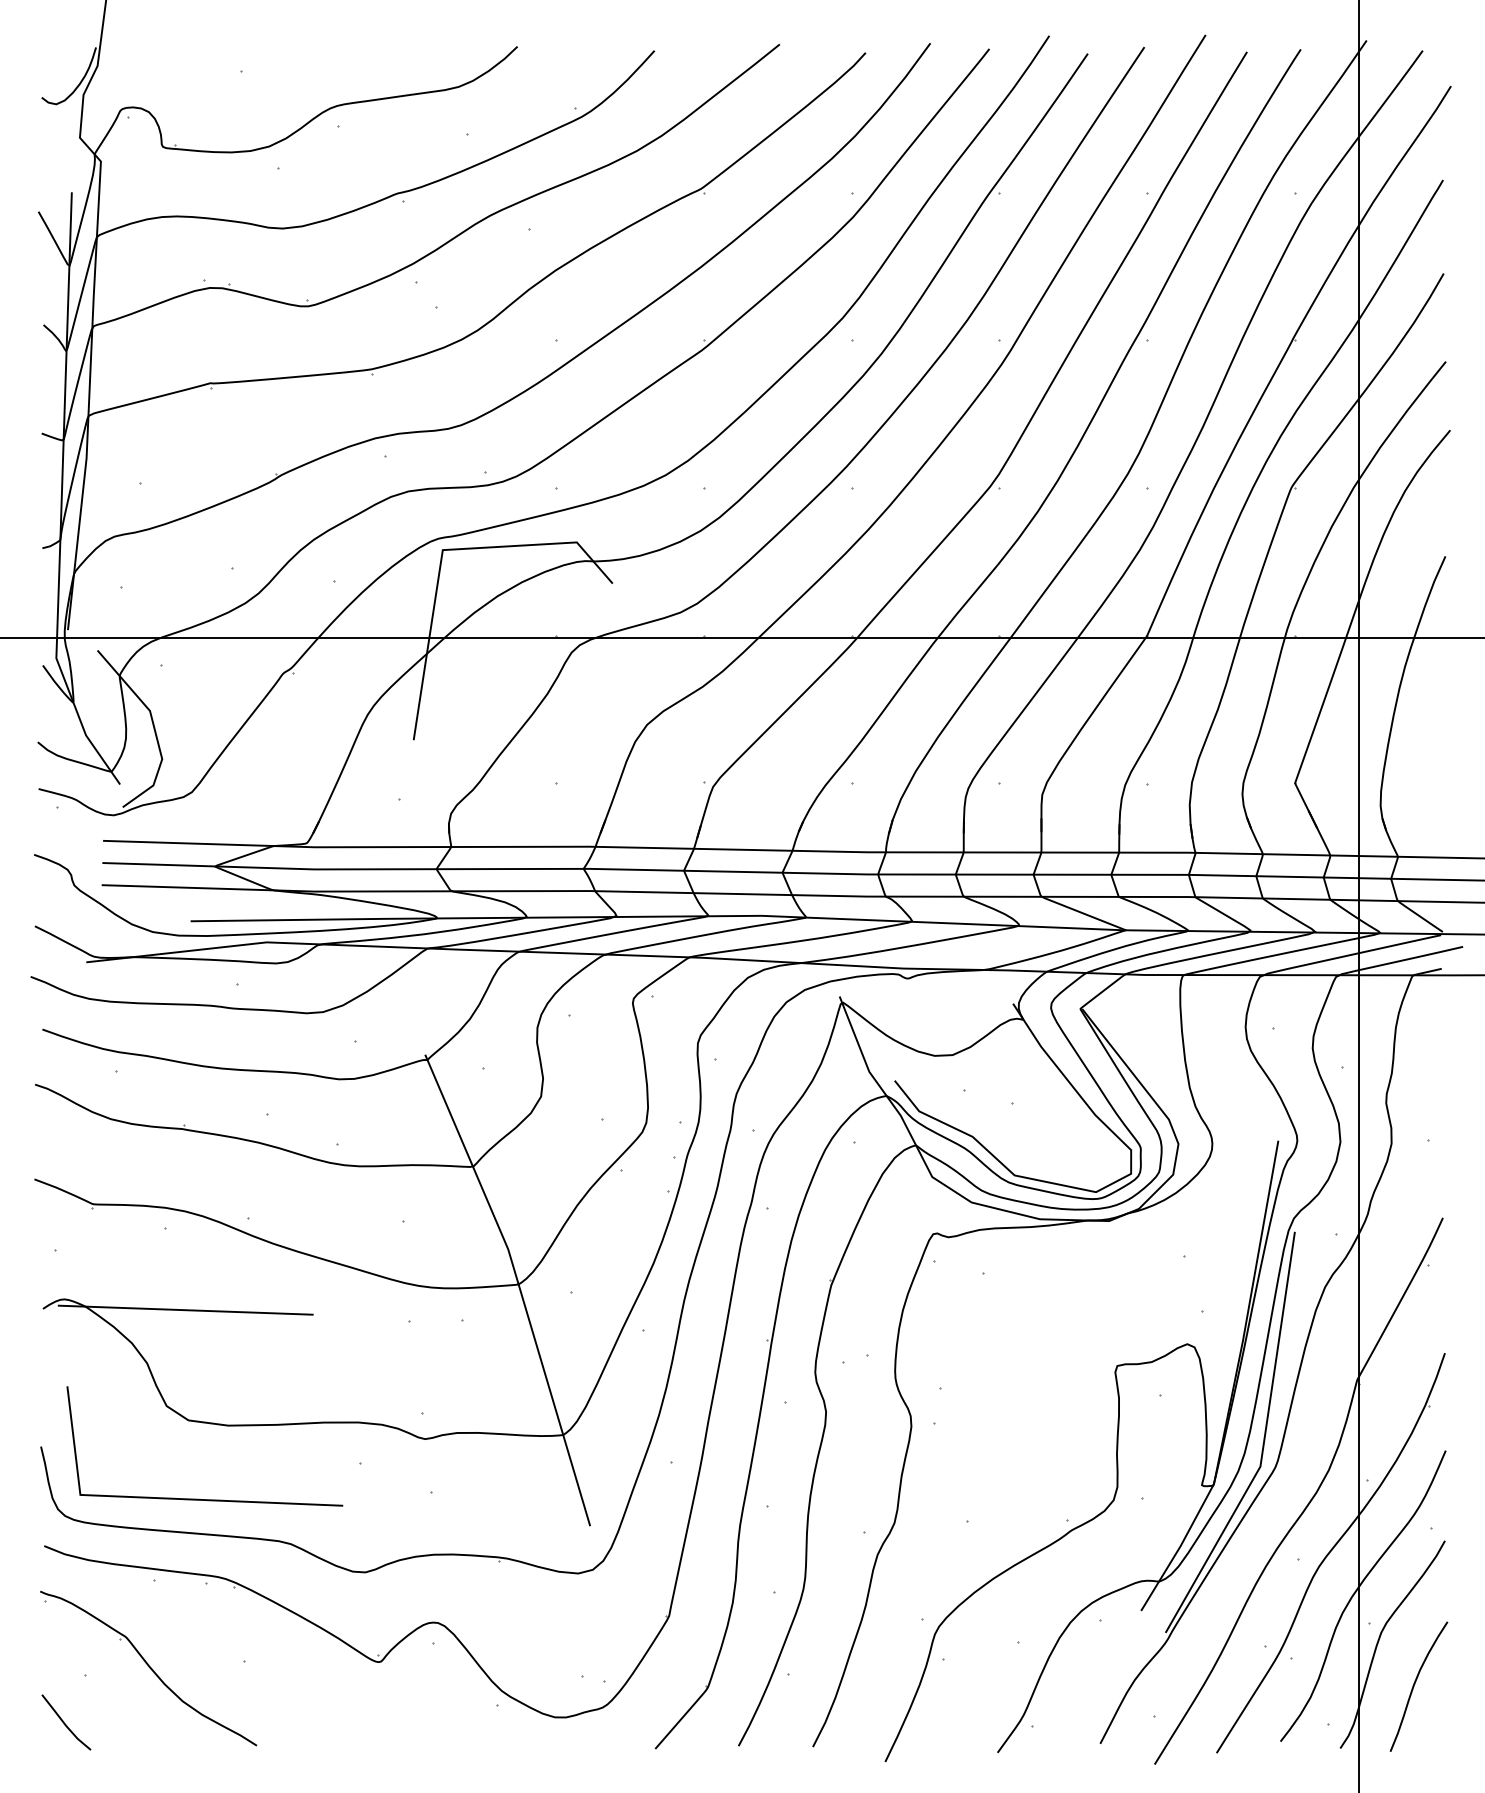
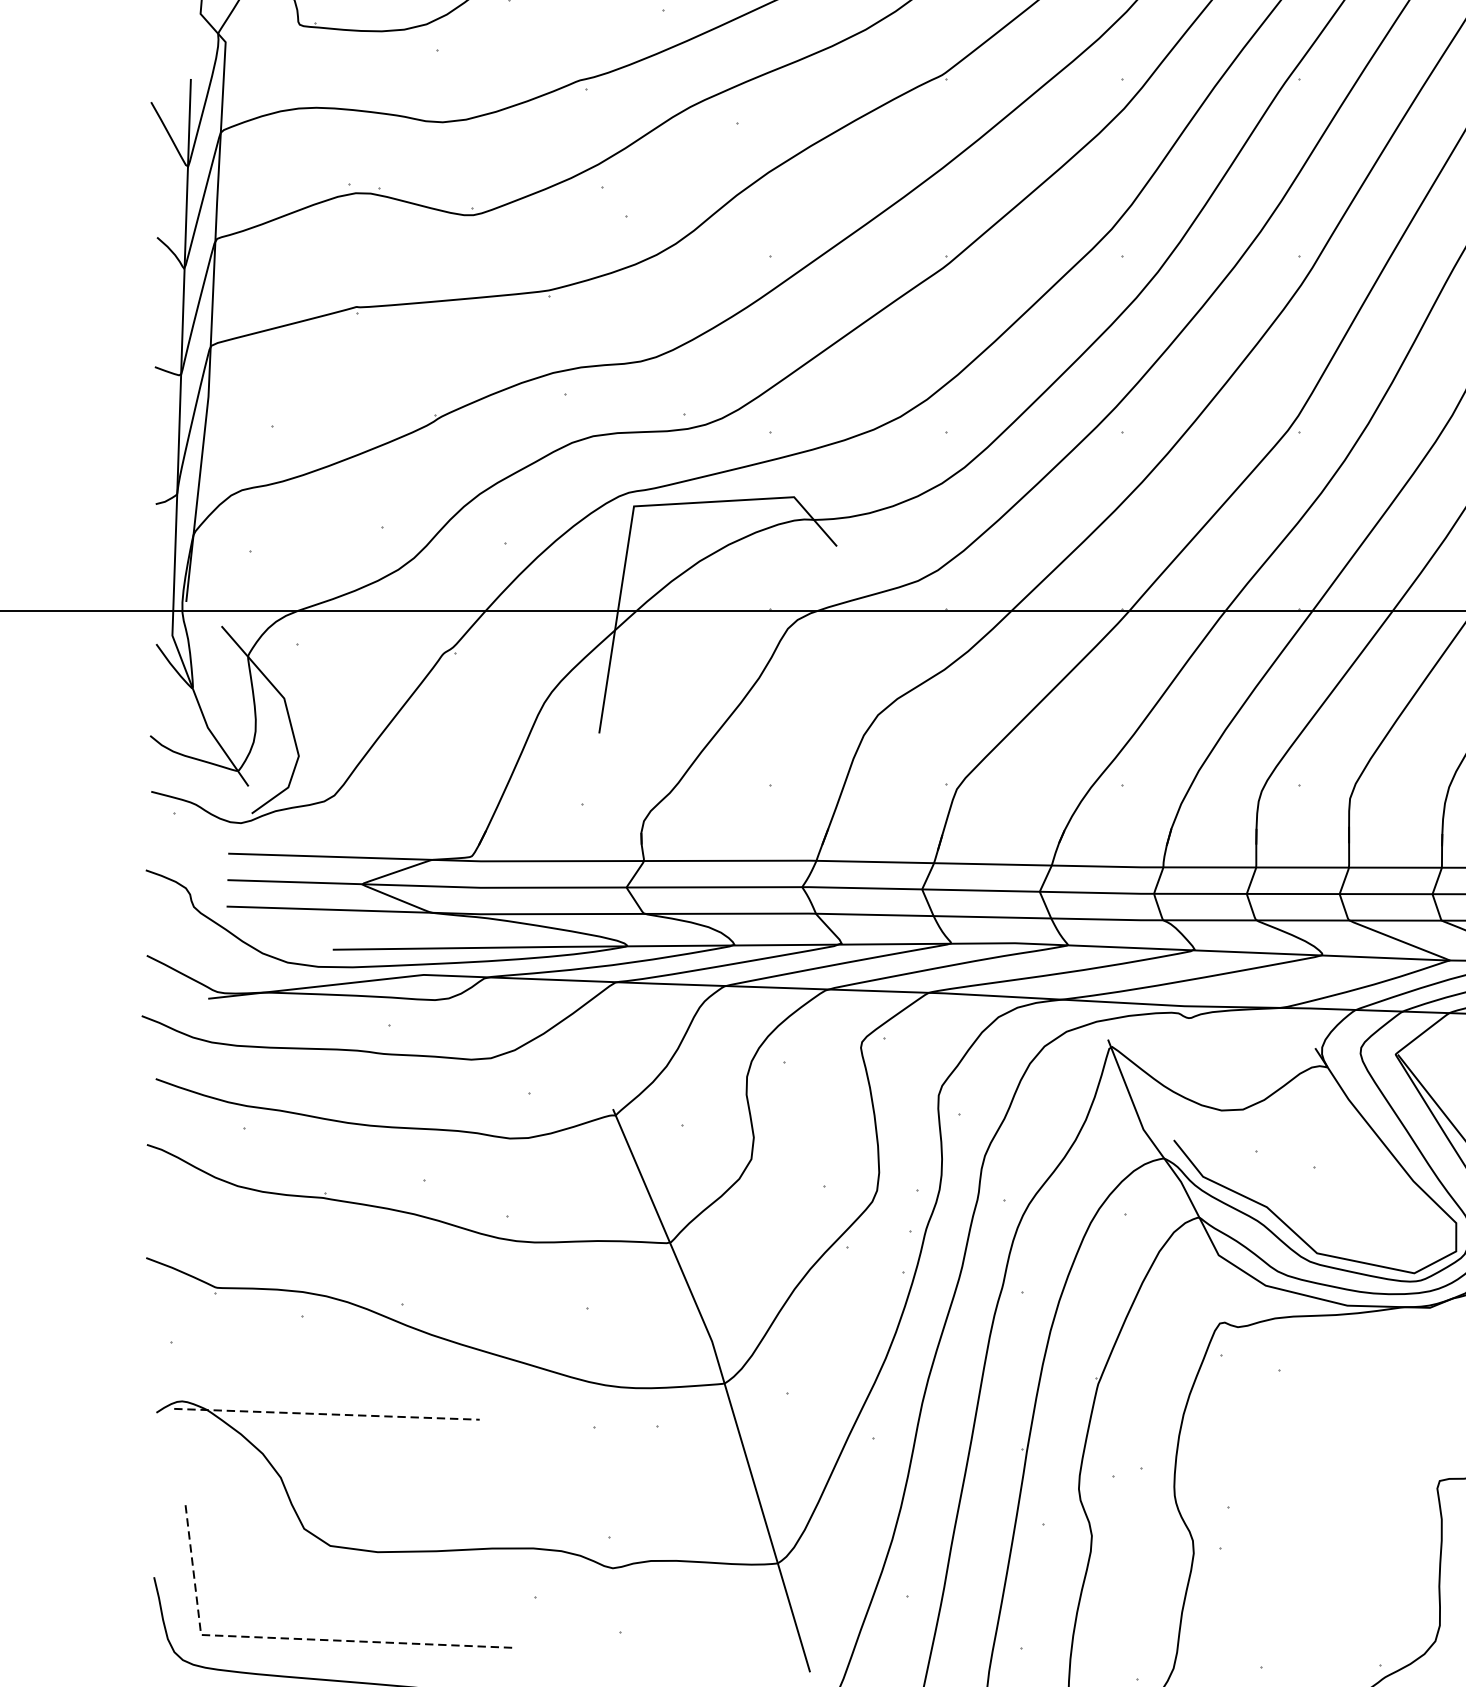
line: (185, 1310) -> (326, 1414), solid -> dashed
line: (157, 1498) -> (293, 1639), solid -> dashed

